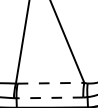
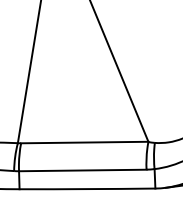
line: (51, 83) -> (85, 143), dashed -> solid
line: (49, 97) -> (81, 169), dashed -> solid

